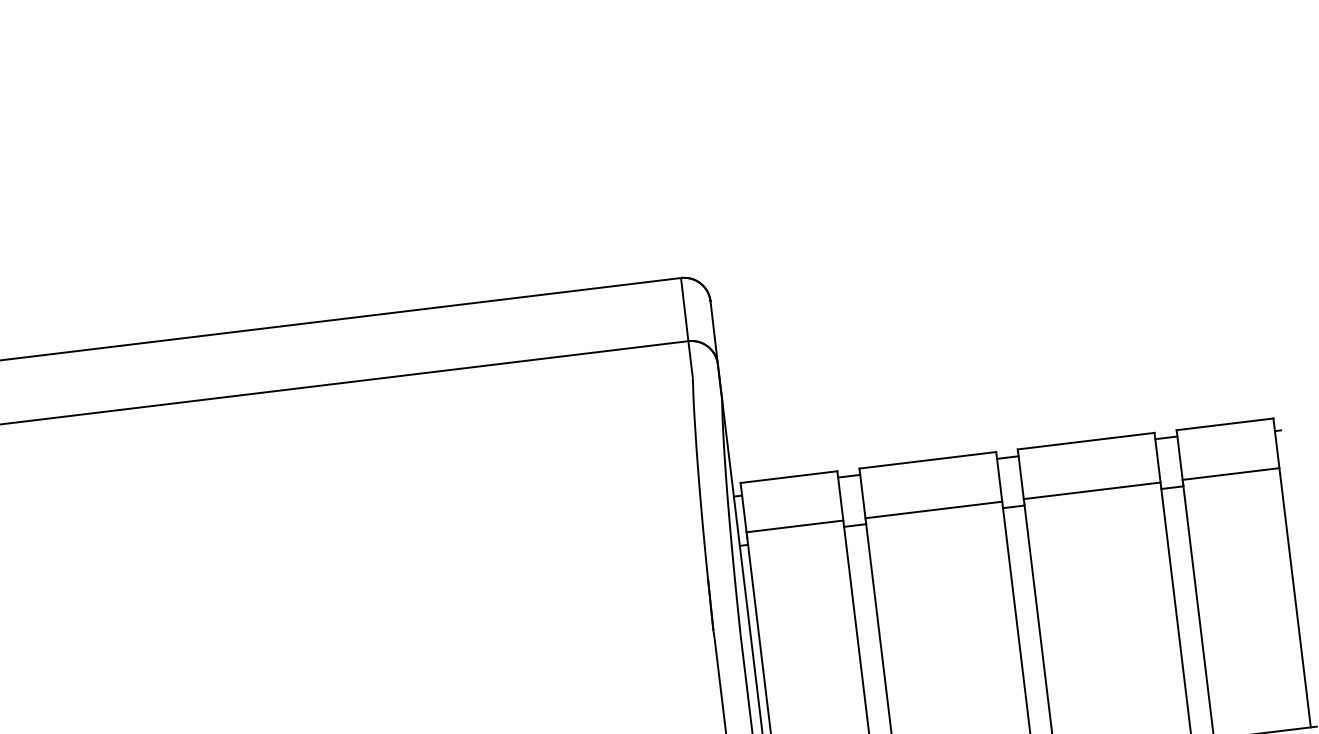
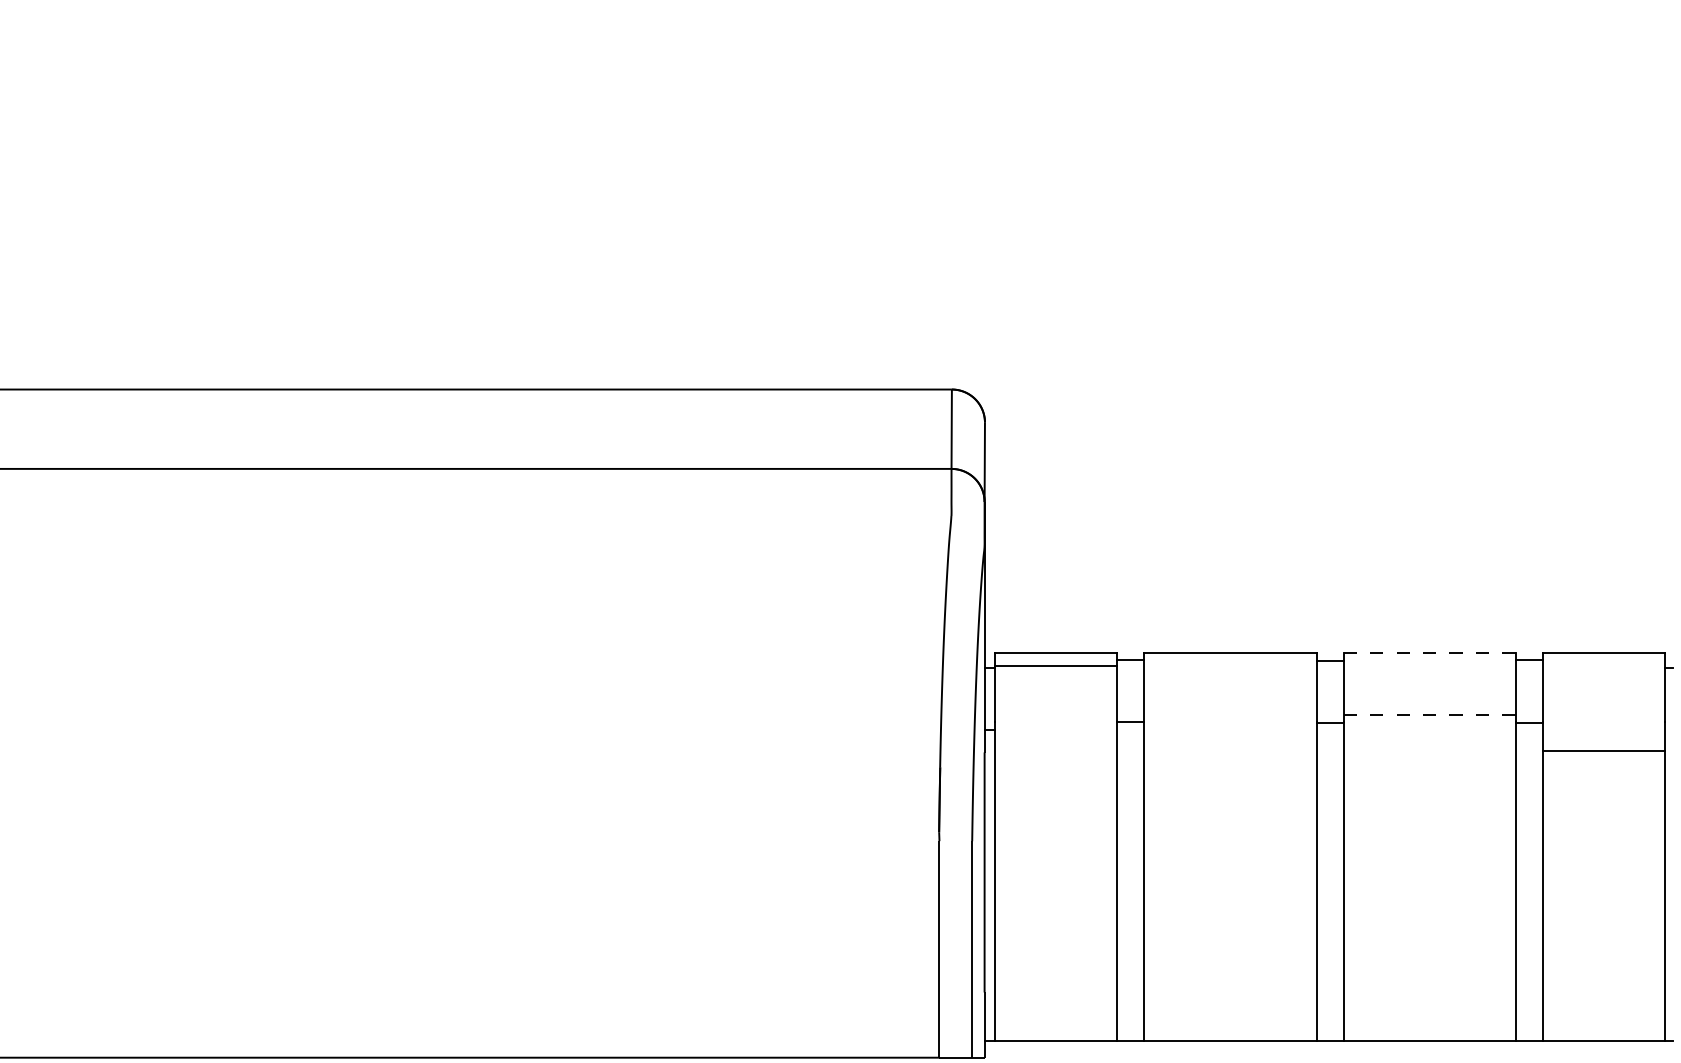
line: (1086, 441) -> (1430, 652), solid -> dashed
line: (1231, 473) -> (1604, 750), moved
line: (1092, 490) -> (1429, 714), solid -> dashed
line: (933, 509) -> (1230, 714), removed
line: (794, 526) -> (1055, 665), moved

